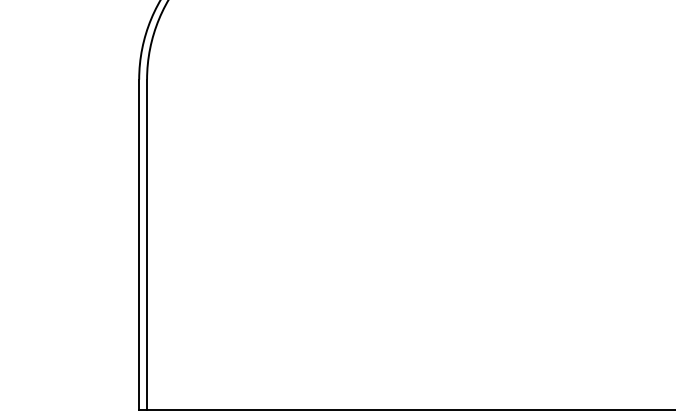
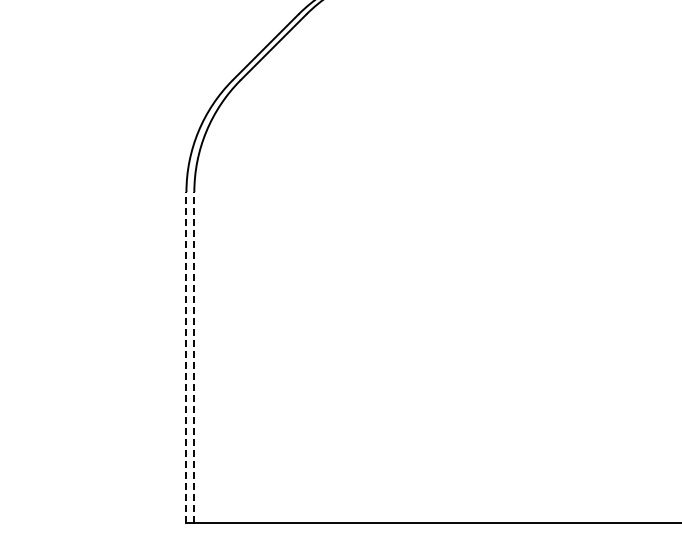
line: (139, 245) -> (186, 357), solid -> dashed
line: (147, 245) -> (194, 357), solid -> dashed

